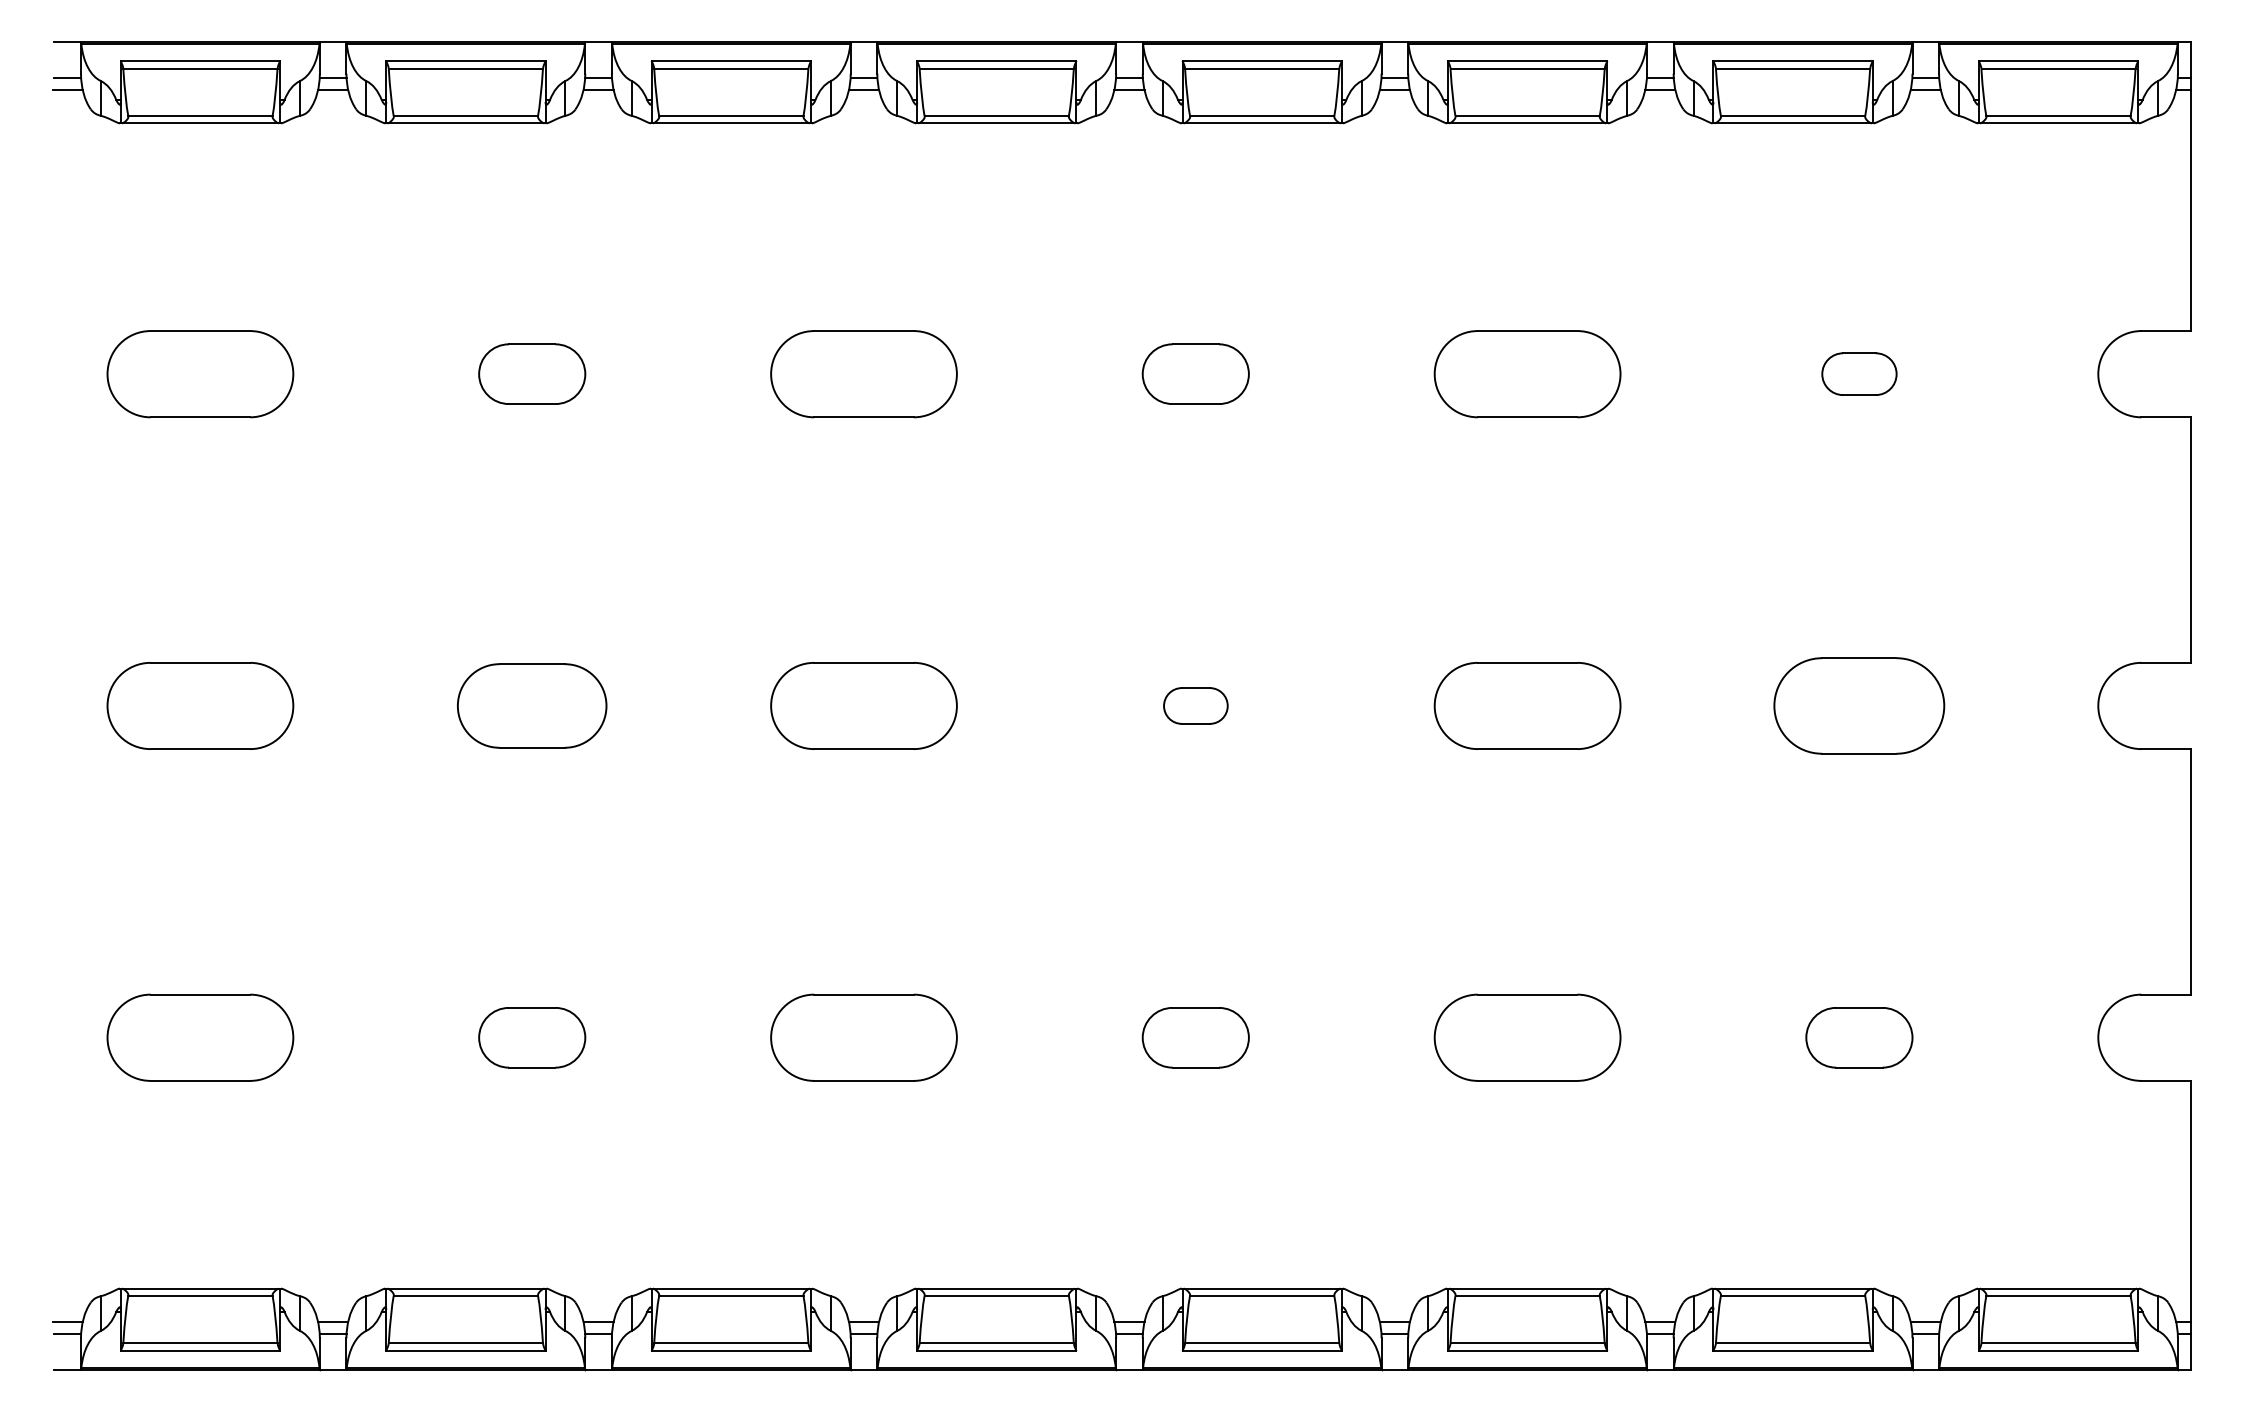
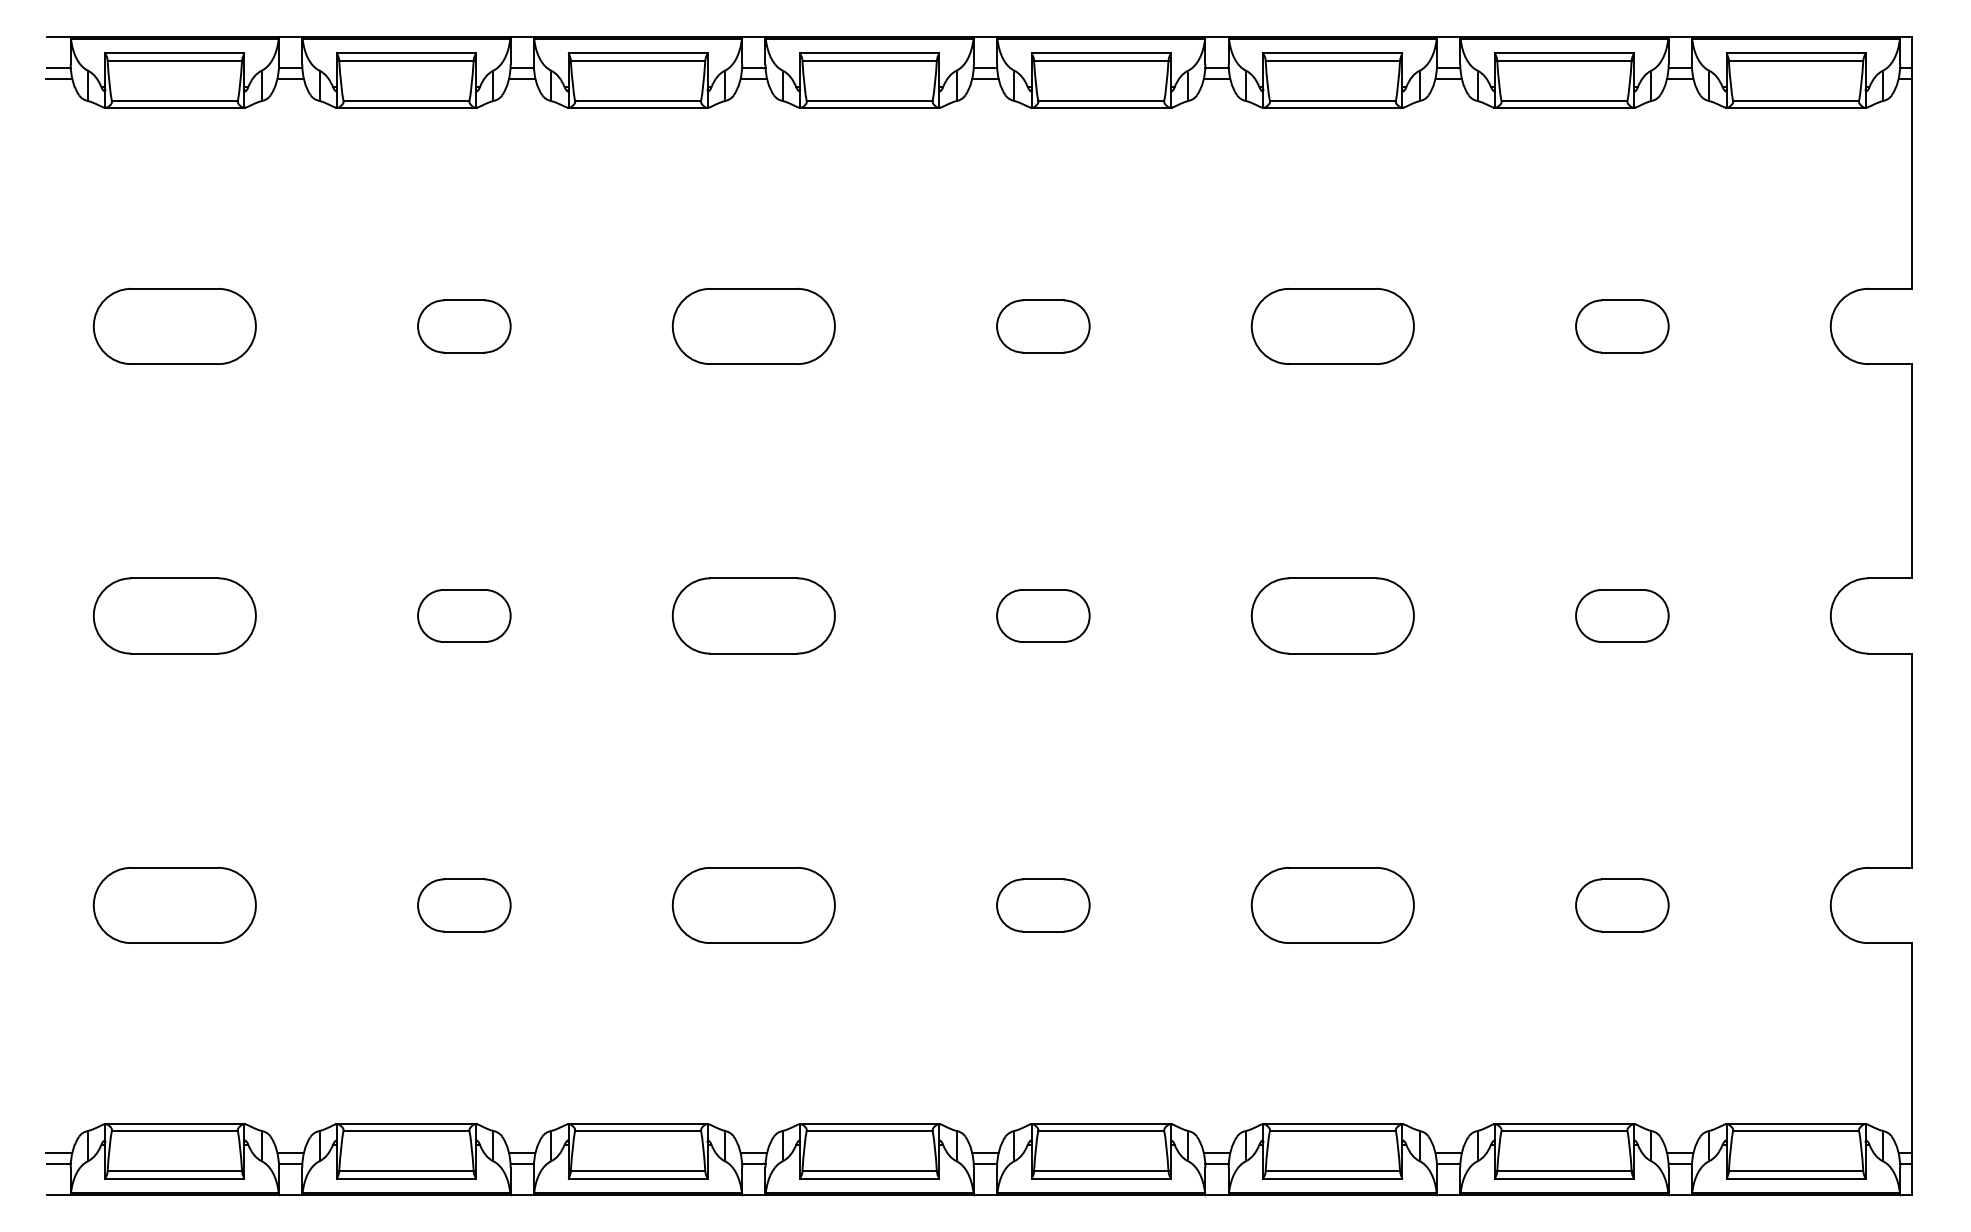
part: (1859, 374) -> (1622, 326), size x1.43
part: (532, 705) -> (464, 615), size x0.71
part: (1195, 705) -> (1043, 615), size x1.67
part: (1859, 705) -> (1622, 615), size x0.62

